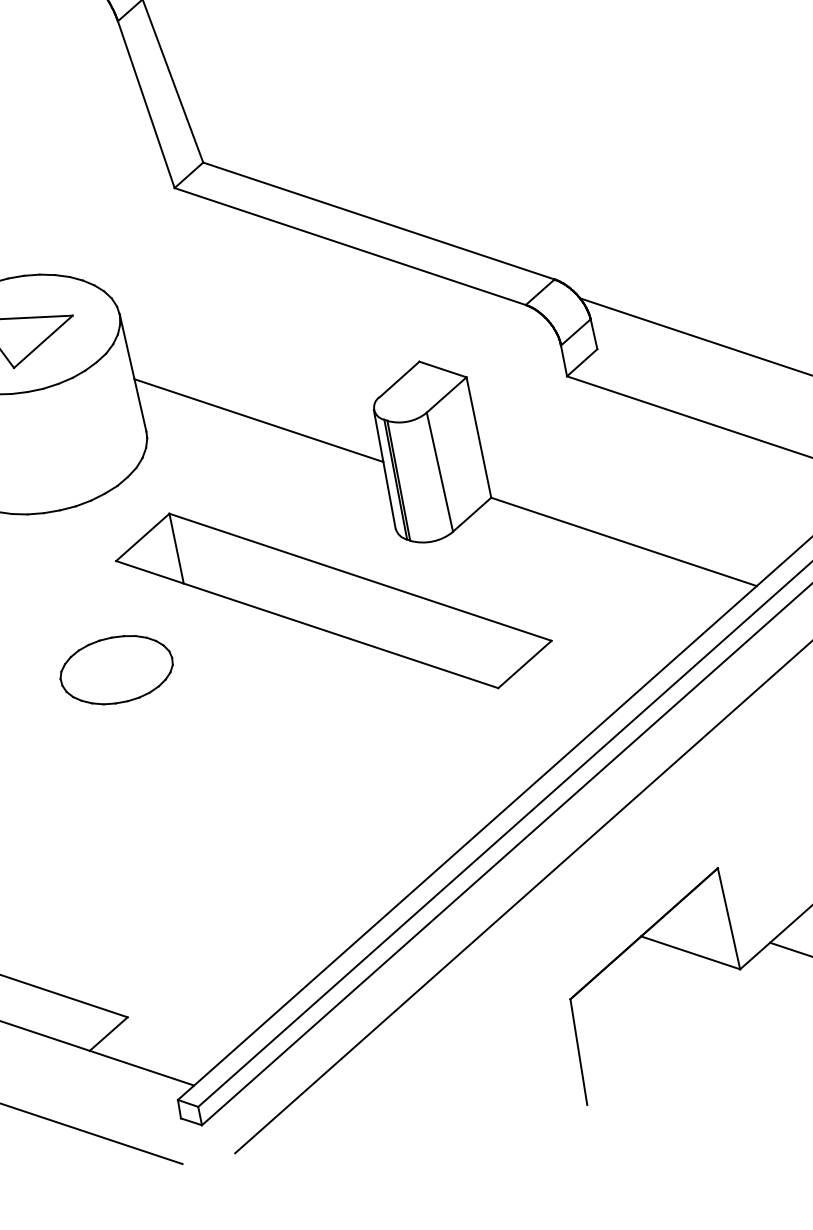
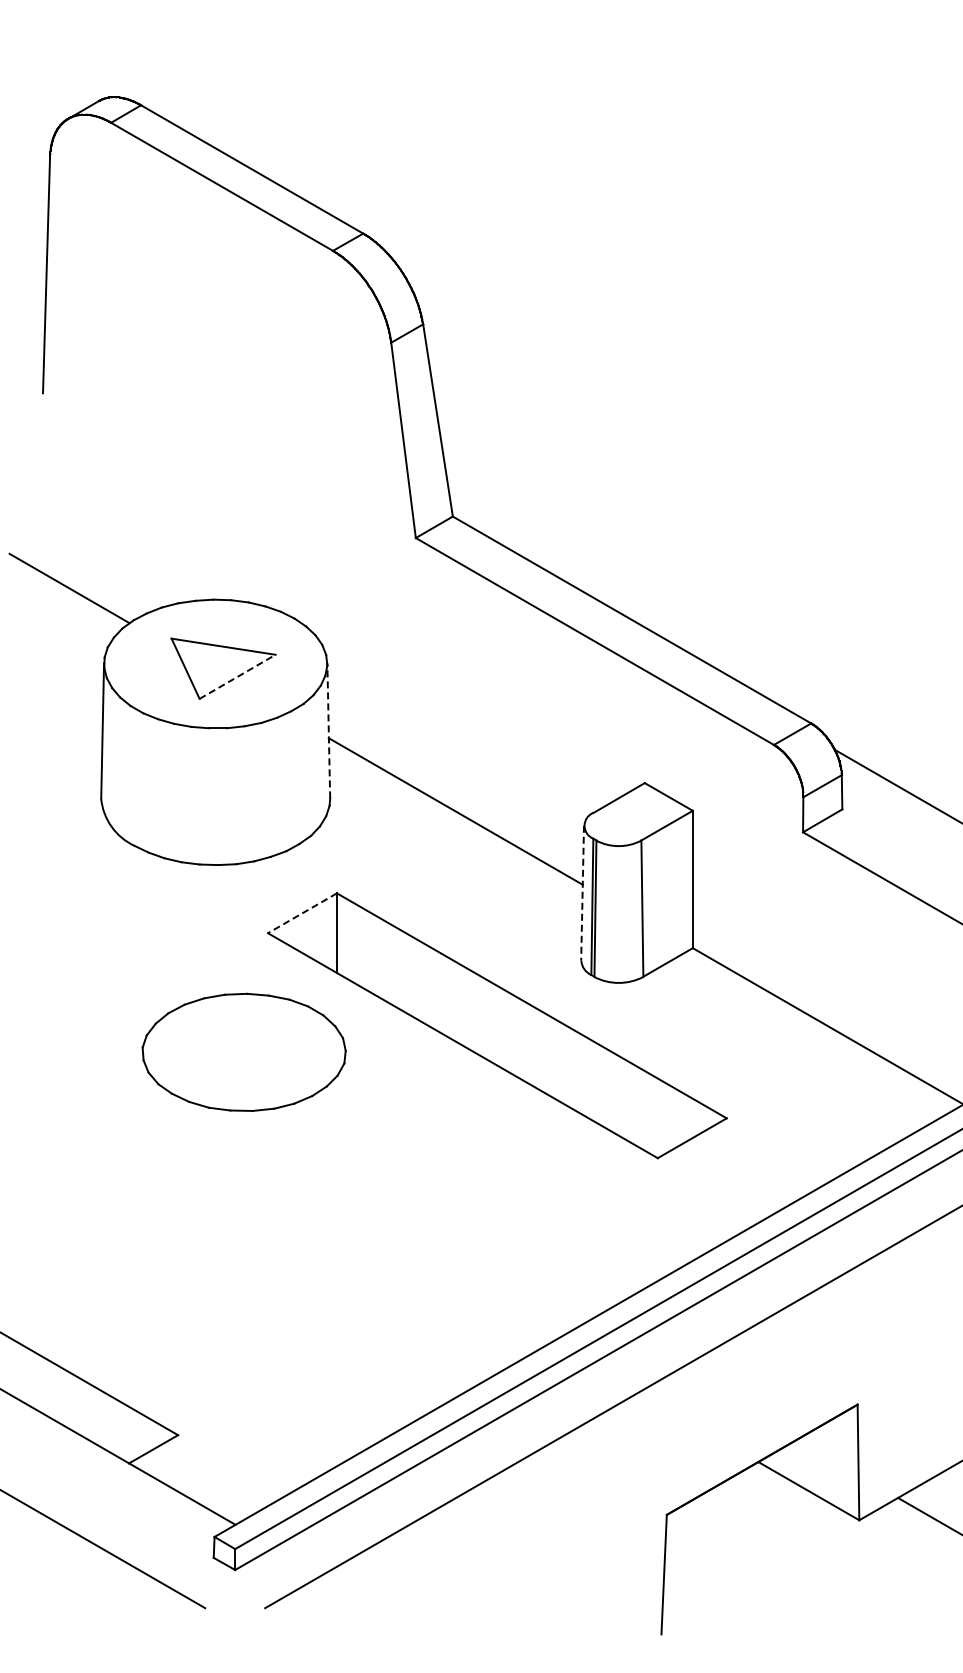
line: (43, 341) -> (237, 676), solid -> dashed
line: (132, 372) -> (328, 730), solid -> dashed
line: (384, 469) -> (582, 893), solid -> dashed
line: (142, 537) -> (302, 913), solid -> dashed
part: (116, 670) -> (243, 1052), size x1.6

